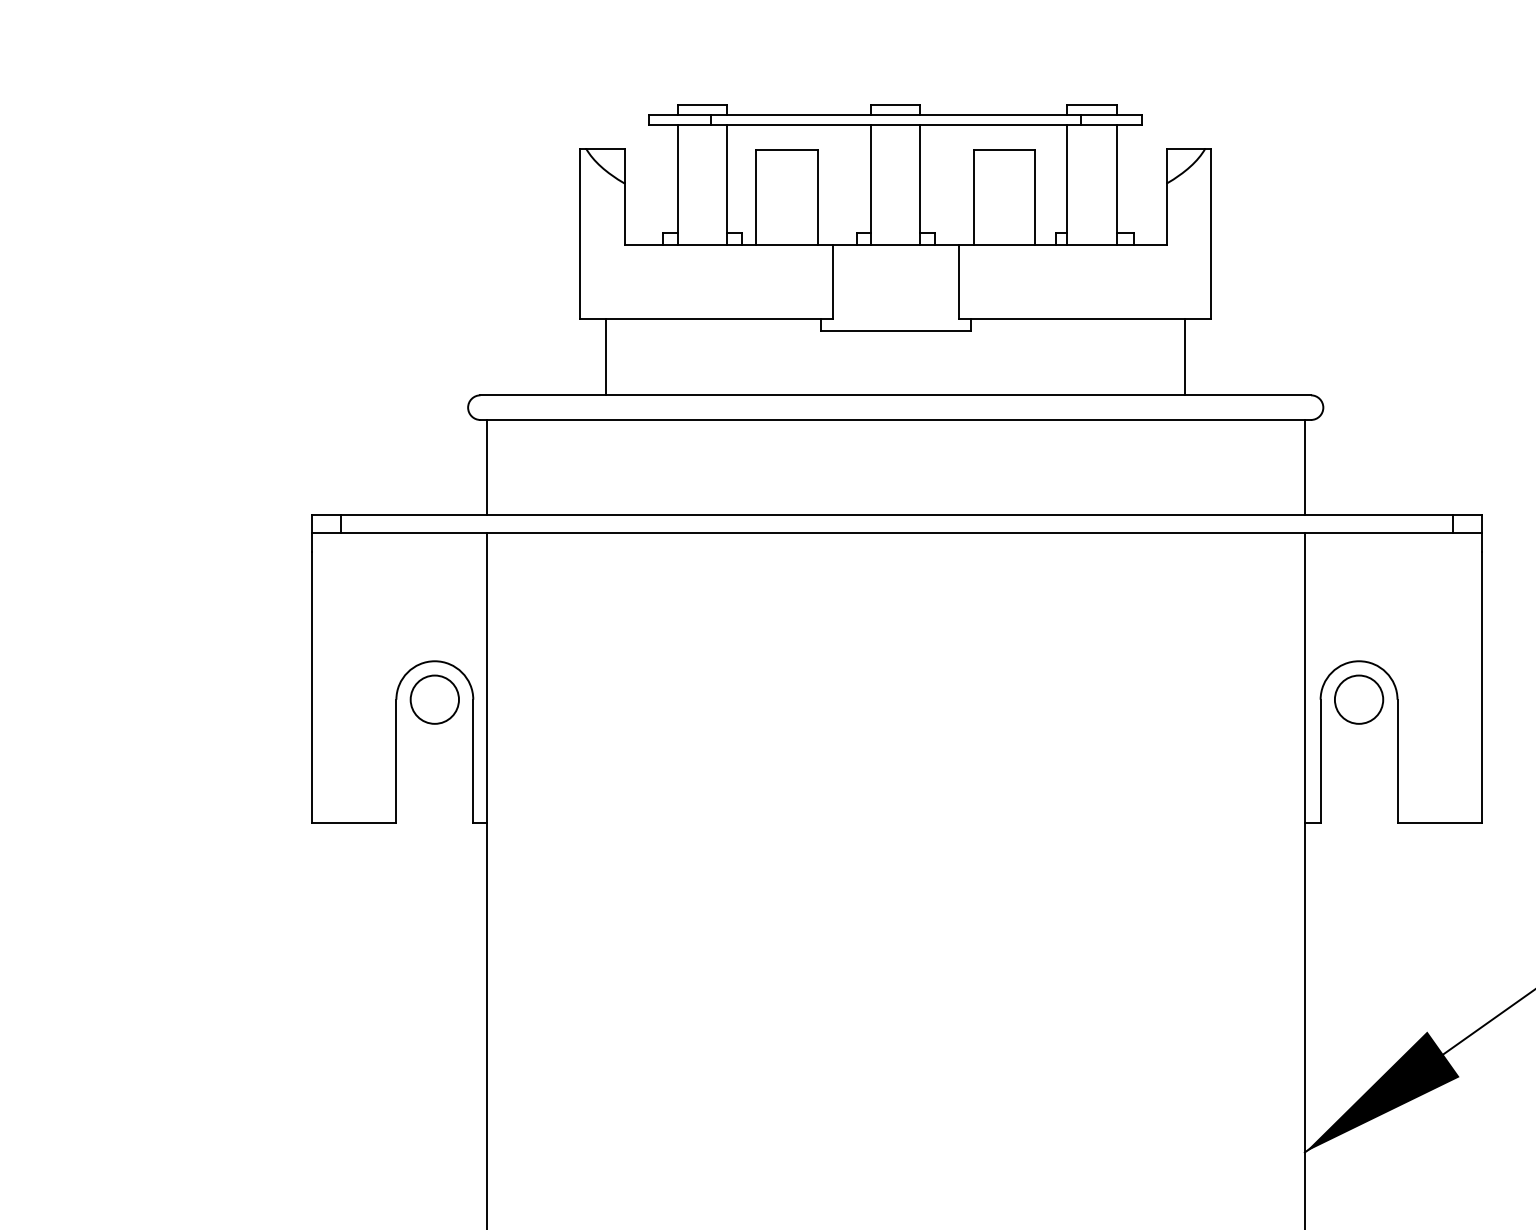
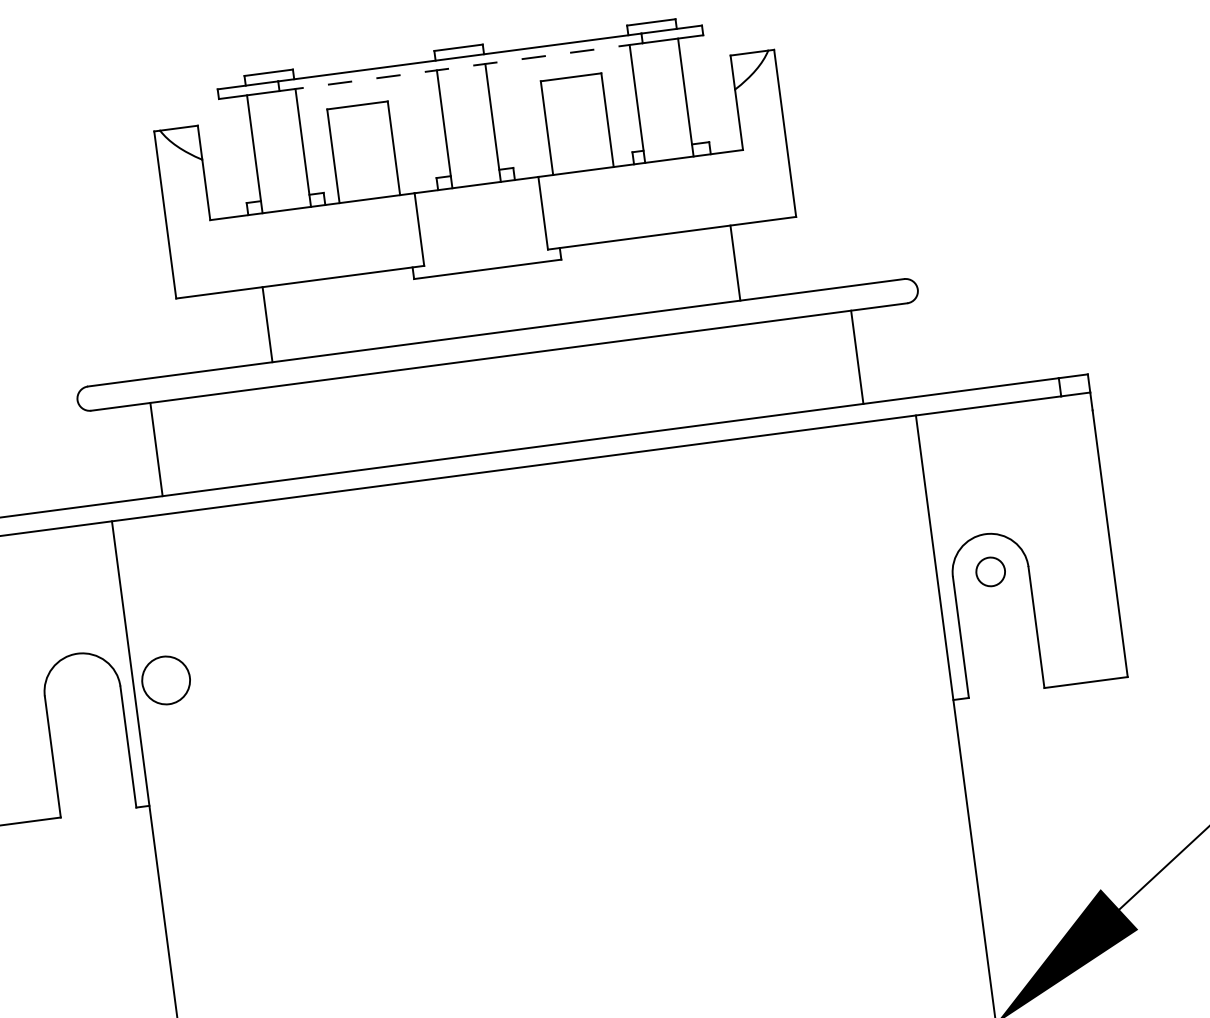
line: (895, 124) -> (460, 66), solid -> dashed
line: (606, 356) -> (267, 324), moved
line: (1185, 356) -> (735, 262), moved
line: (486, 466) -> (156, 448), moved
line: (1304, 466) -> (856, 356), moved
circle: (434, 699) -> (165, 680), moved
circle: (1358, 699) -> (990, 571), size x0.6

